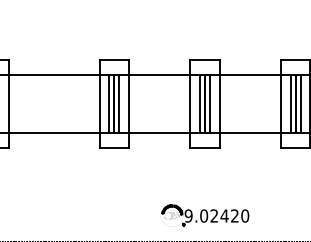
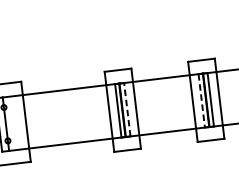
line: (119, 103) -> (127, 109), solid -> dashed
line: (200, 104) -> (202, 101), solid -> dashed

